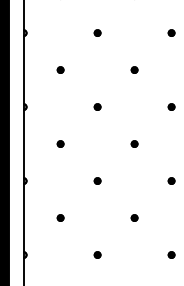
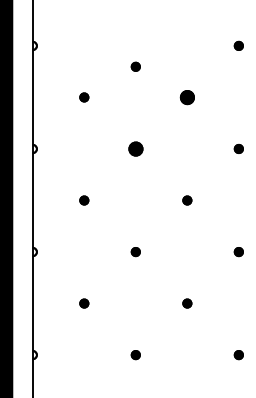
part: (97, 32) -> (135, 65), moved
part: (134, 69) -> (187, 96), size x1.6
part: (97, 106) -> (135, 148), size x1.6

